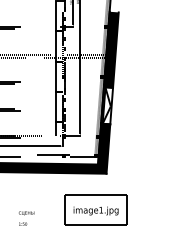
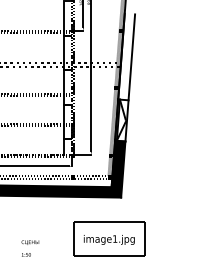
fill: (111, 49) -> (126, 56), removed

